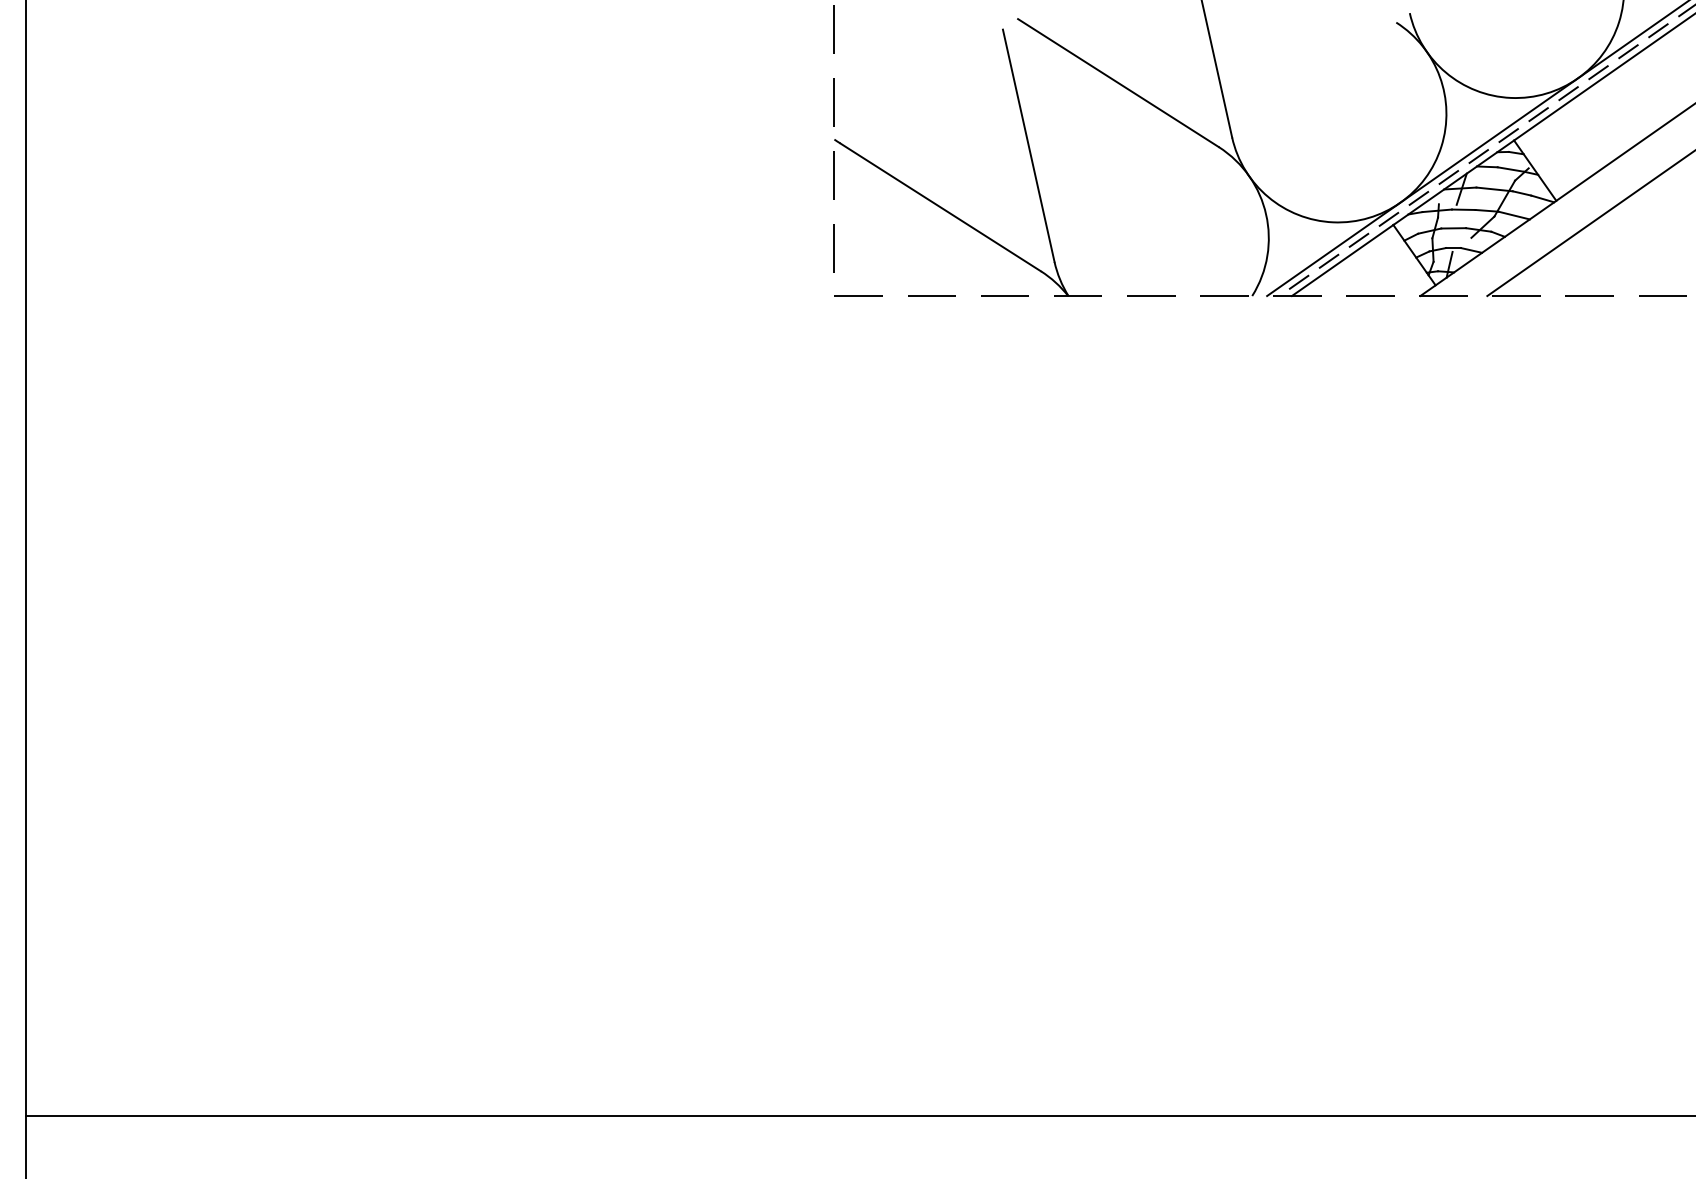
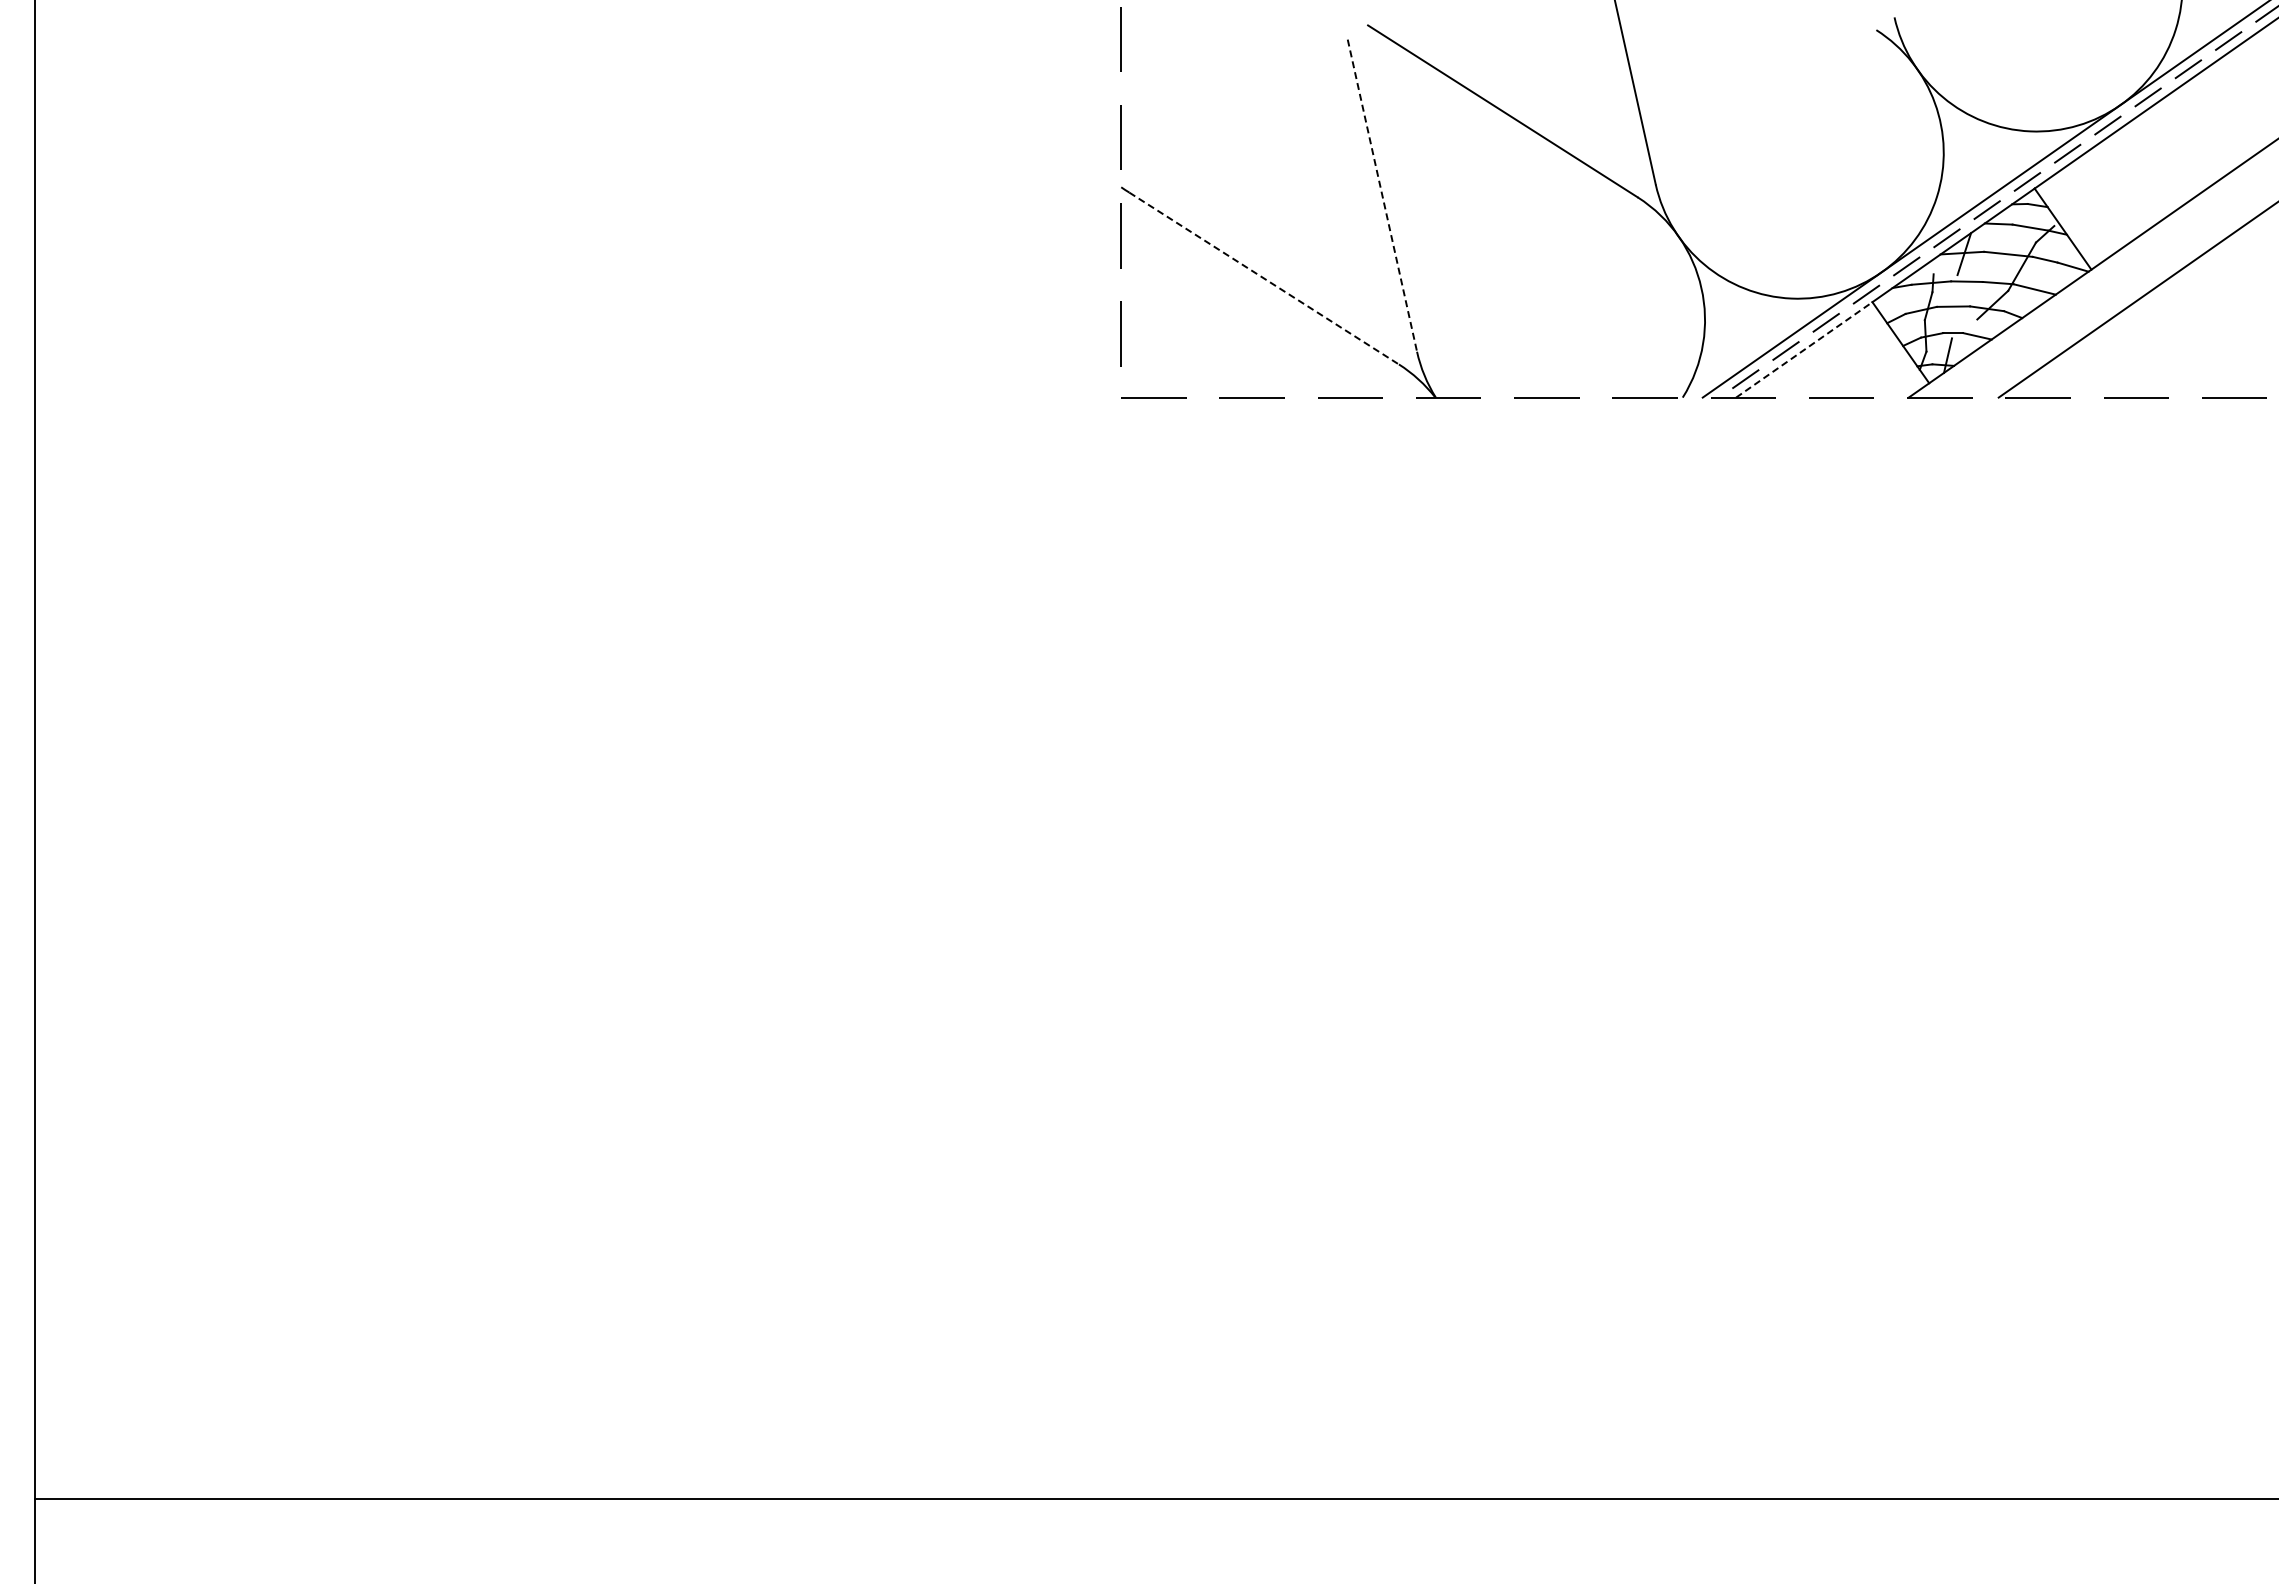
line: (1028, 145) -> (1382, 195), solid -> dashed
line: (941, 207) -> (1264, 278), solid -> dashed
line: (1342, 260) -> (1804, 349), solid -> dashed

